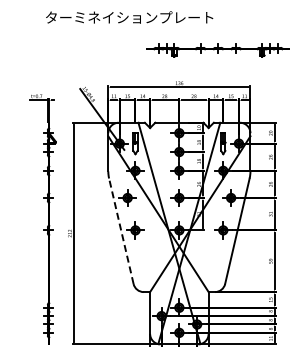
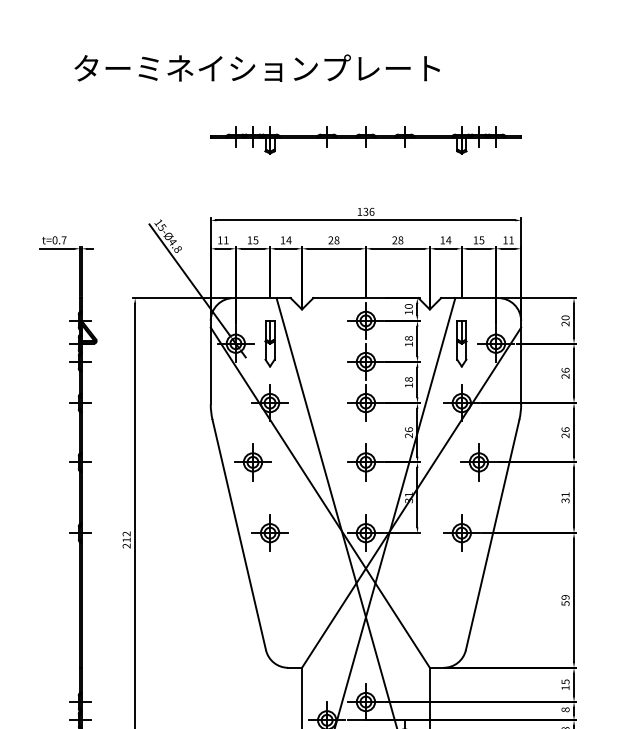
part: (217, 50) -> (364, 140), moved
line: (121, 230) -> (239, 533), dashed -> solid

